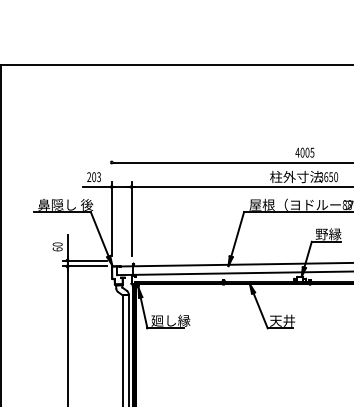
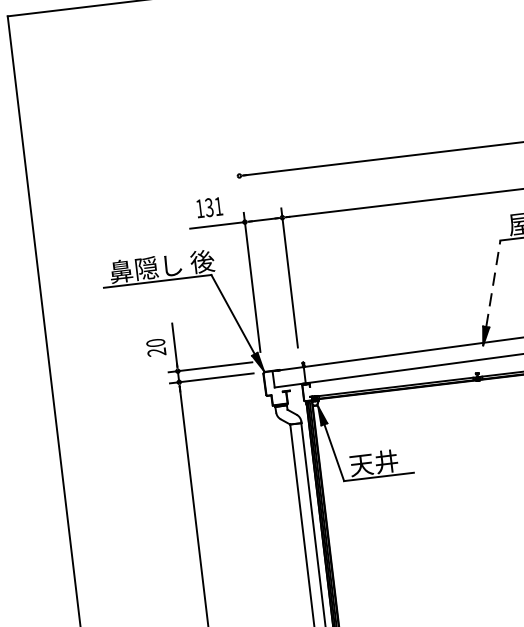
text: (93, 177) -> (208, 208), 203 -> 131
line: (237, 234) -> (493, 283), solid -> dashed
text: (57, 249) -> (156, 352), 60 -> 20
text: (170, 320) -> (385, 461), 廻し縁 -> 天井

